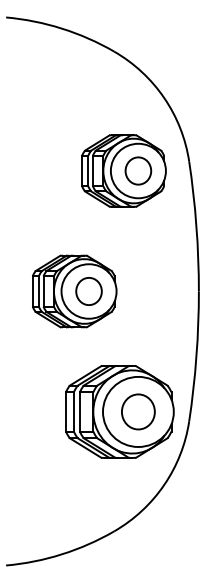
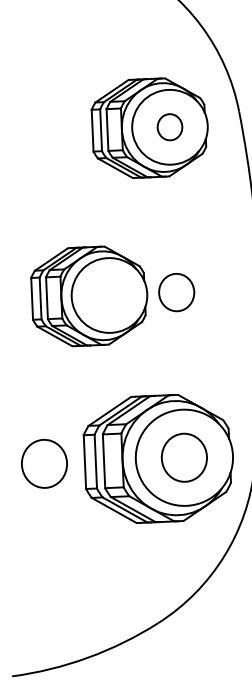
part: (138, 170) -> (170, 126), size x0.7
part: (88, 291) -> (175, 292), moved
part: (36, 411) -> (44, 463), added

